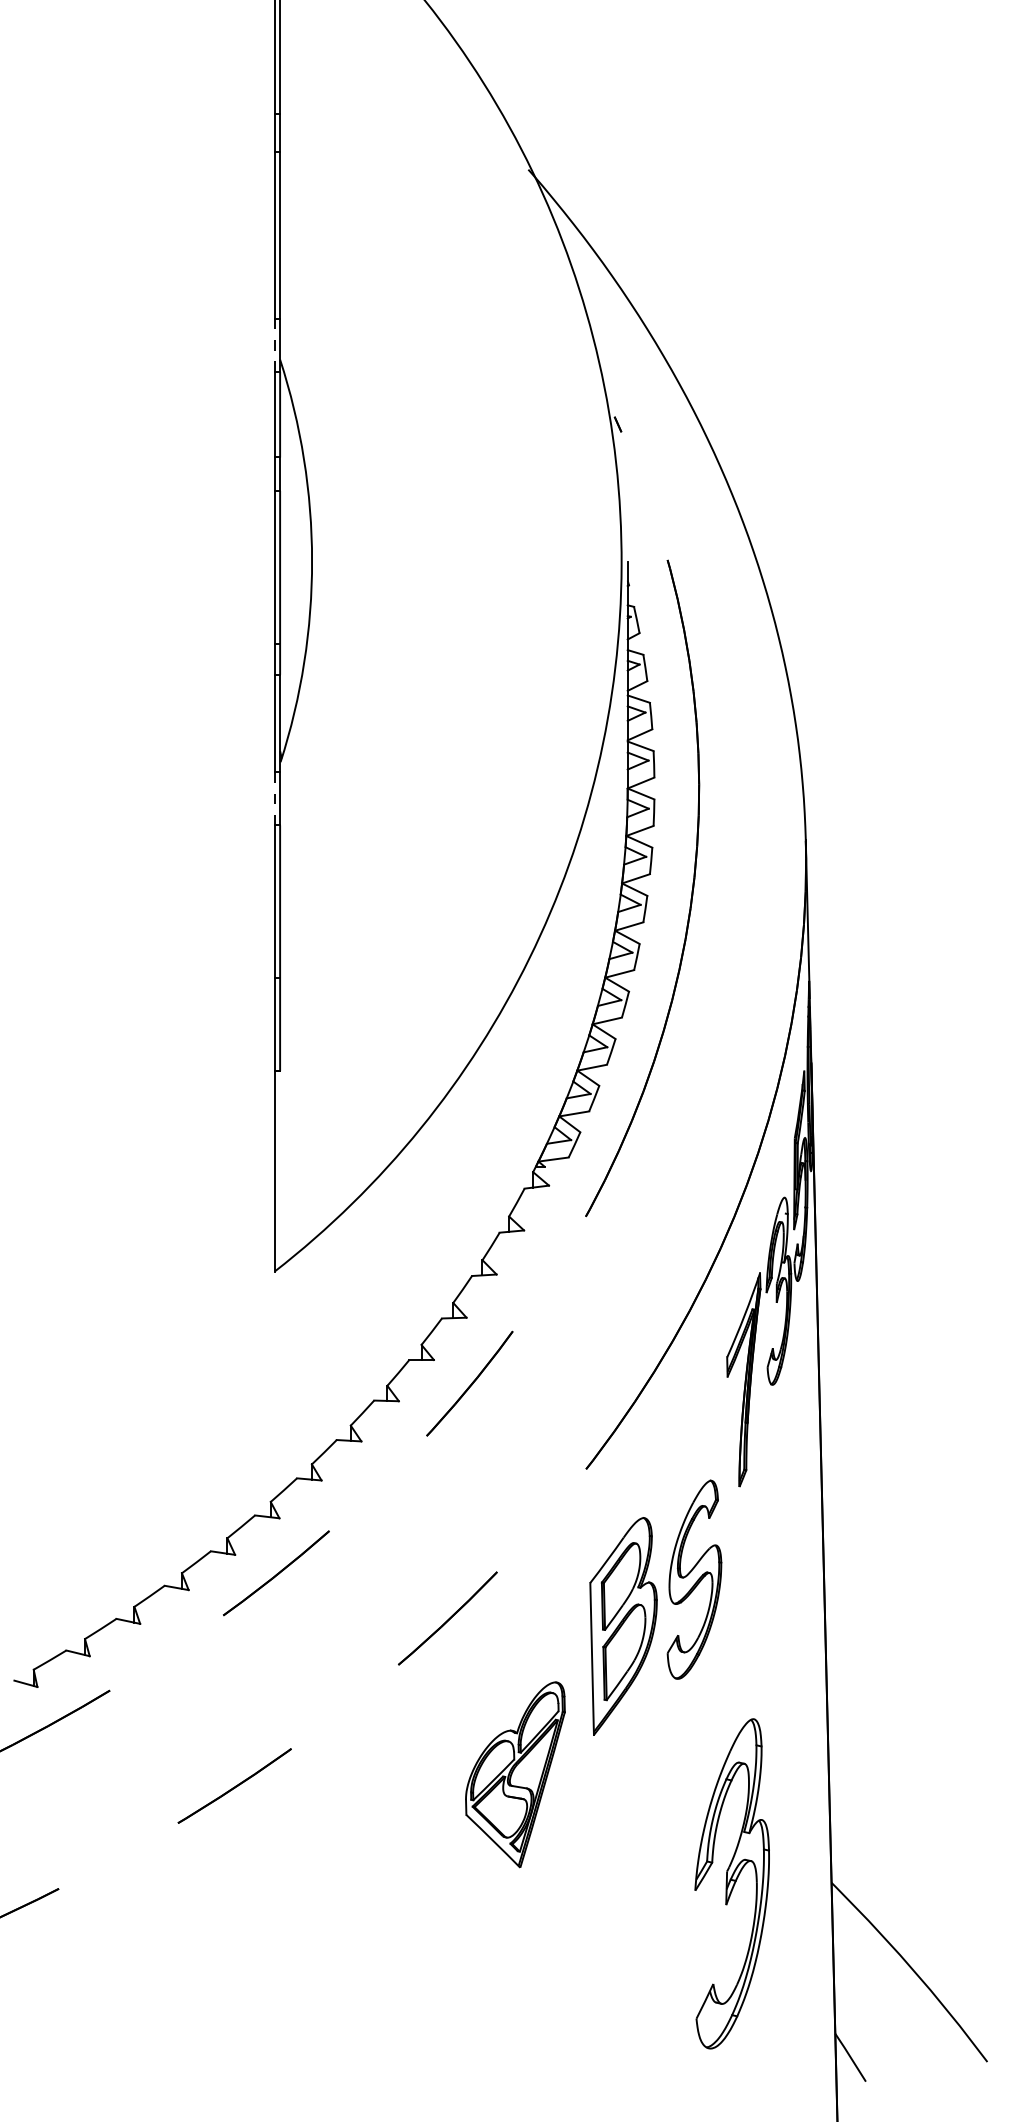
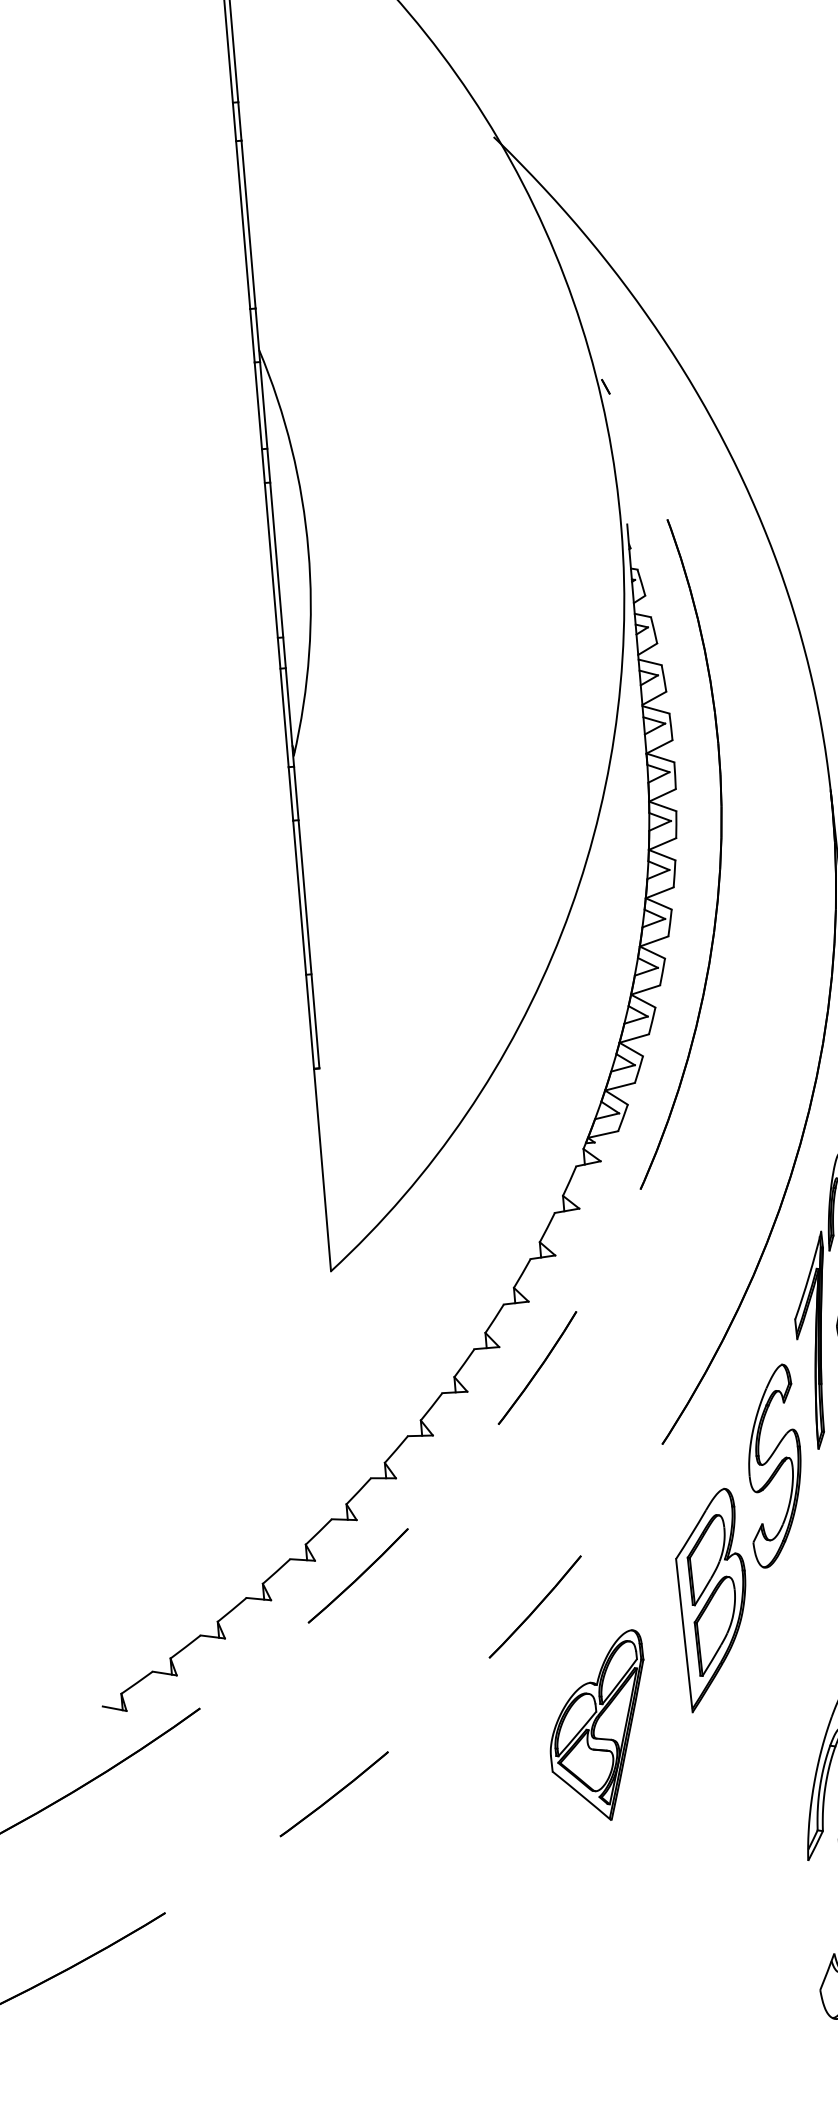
line: (274, 345) -> (252, 336), dashed -> solid
line: (274, 799) -> (290, 794), dashed -> solid
part: (694, 1579) -> (774, 1465), moved
part: (515, 1774) -> (598, 1726), moved

